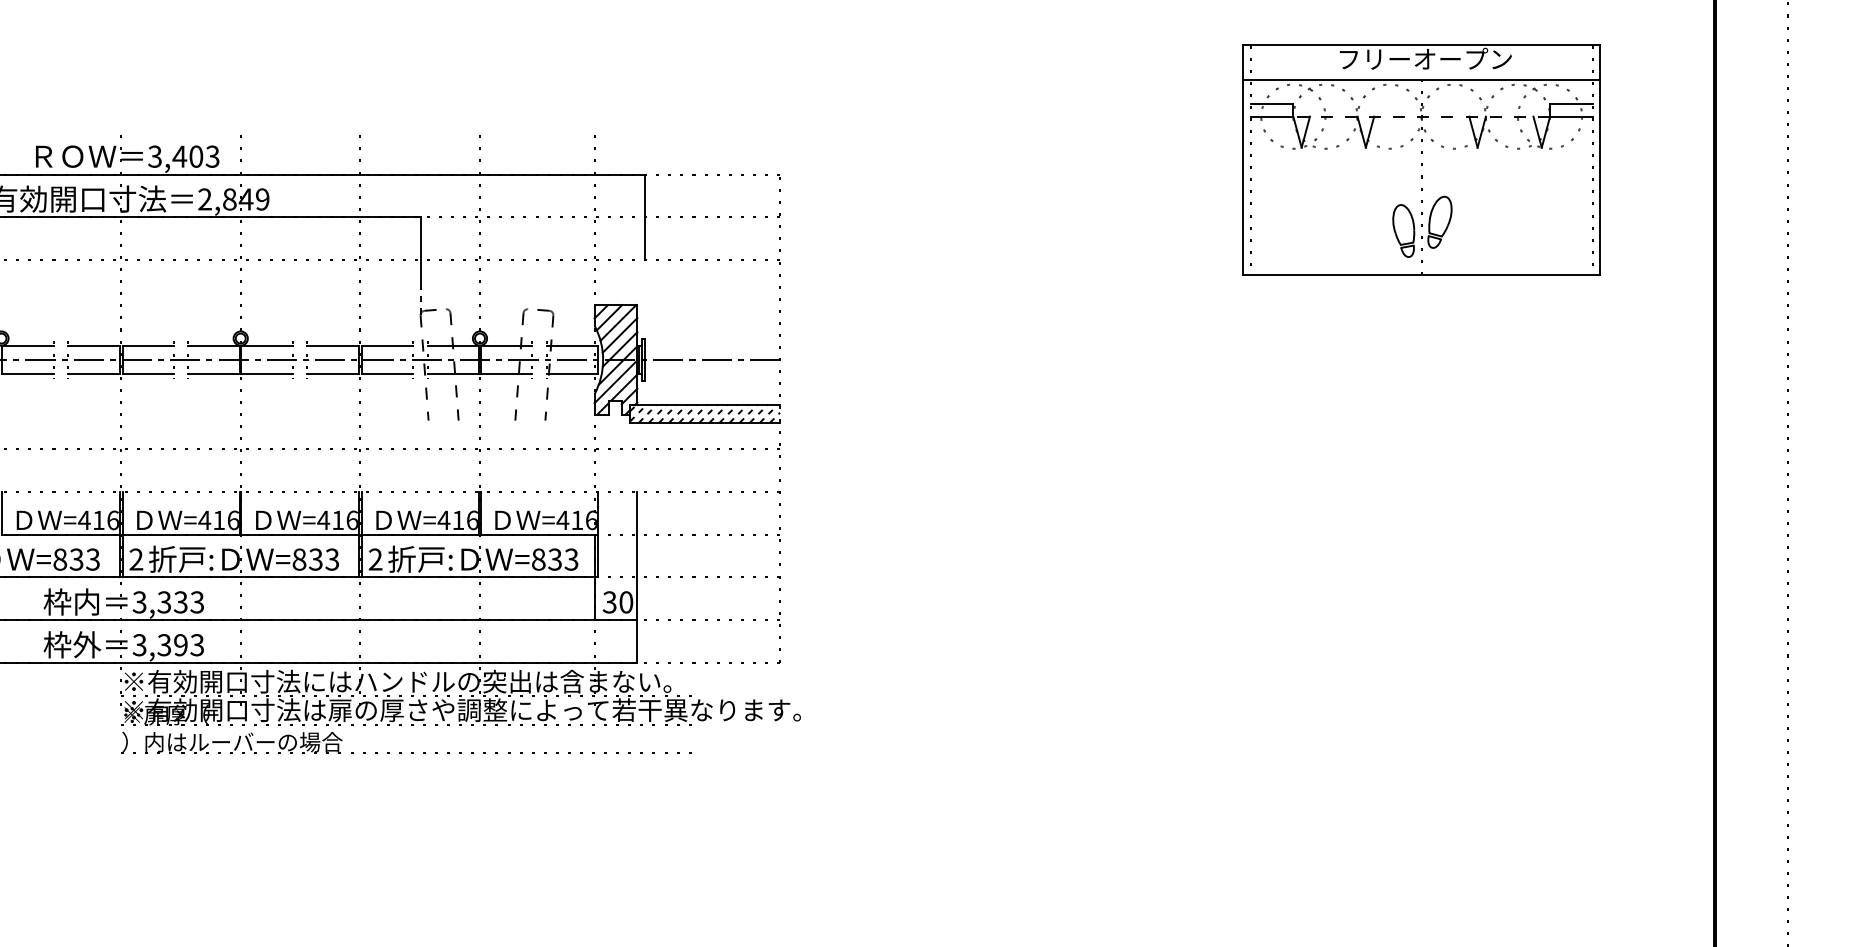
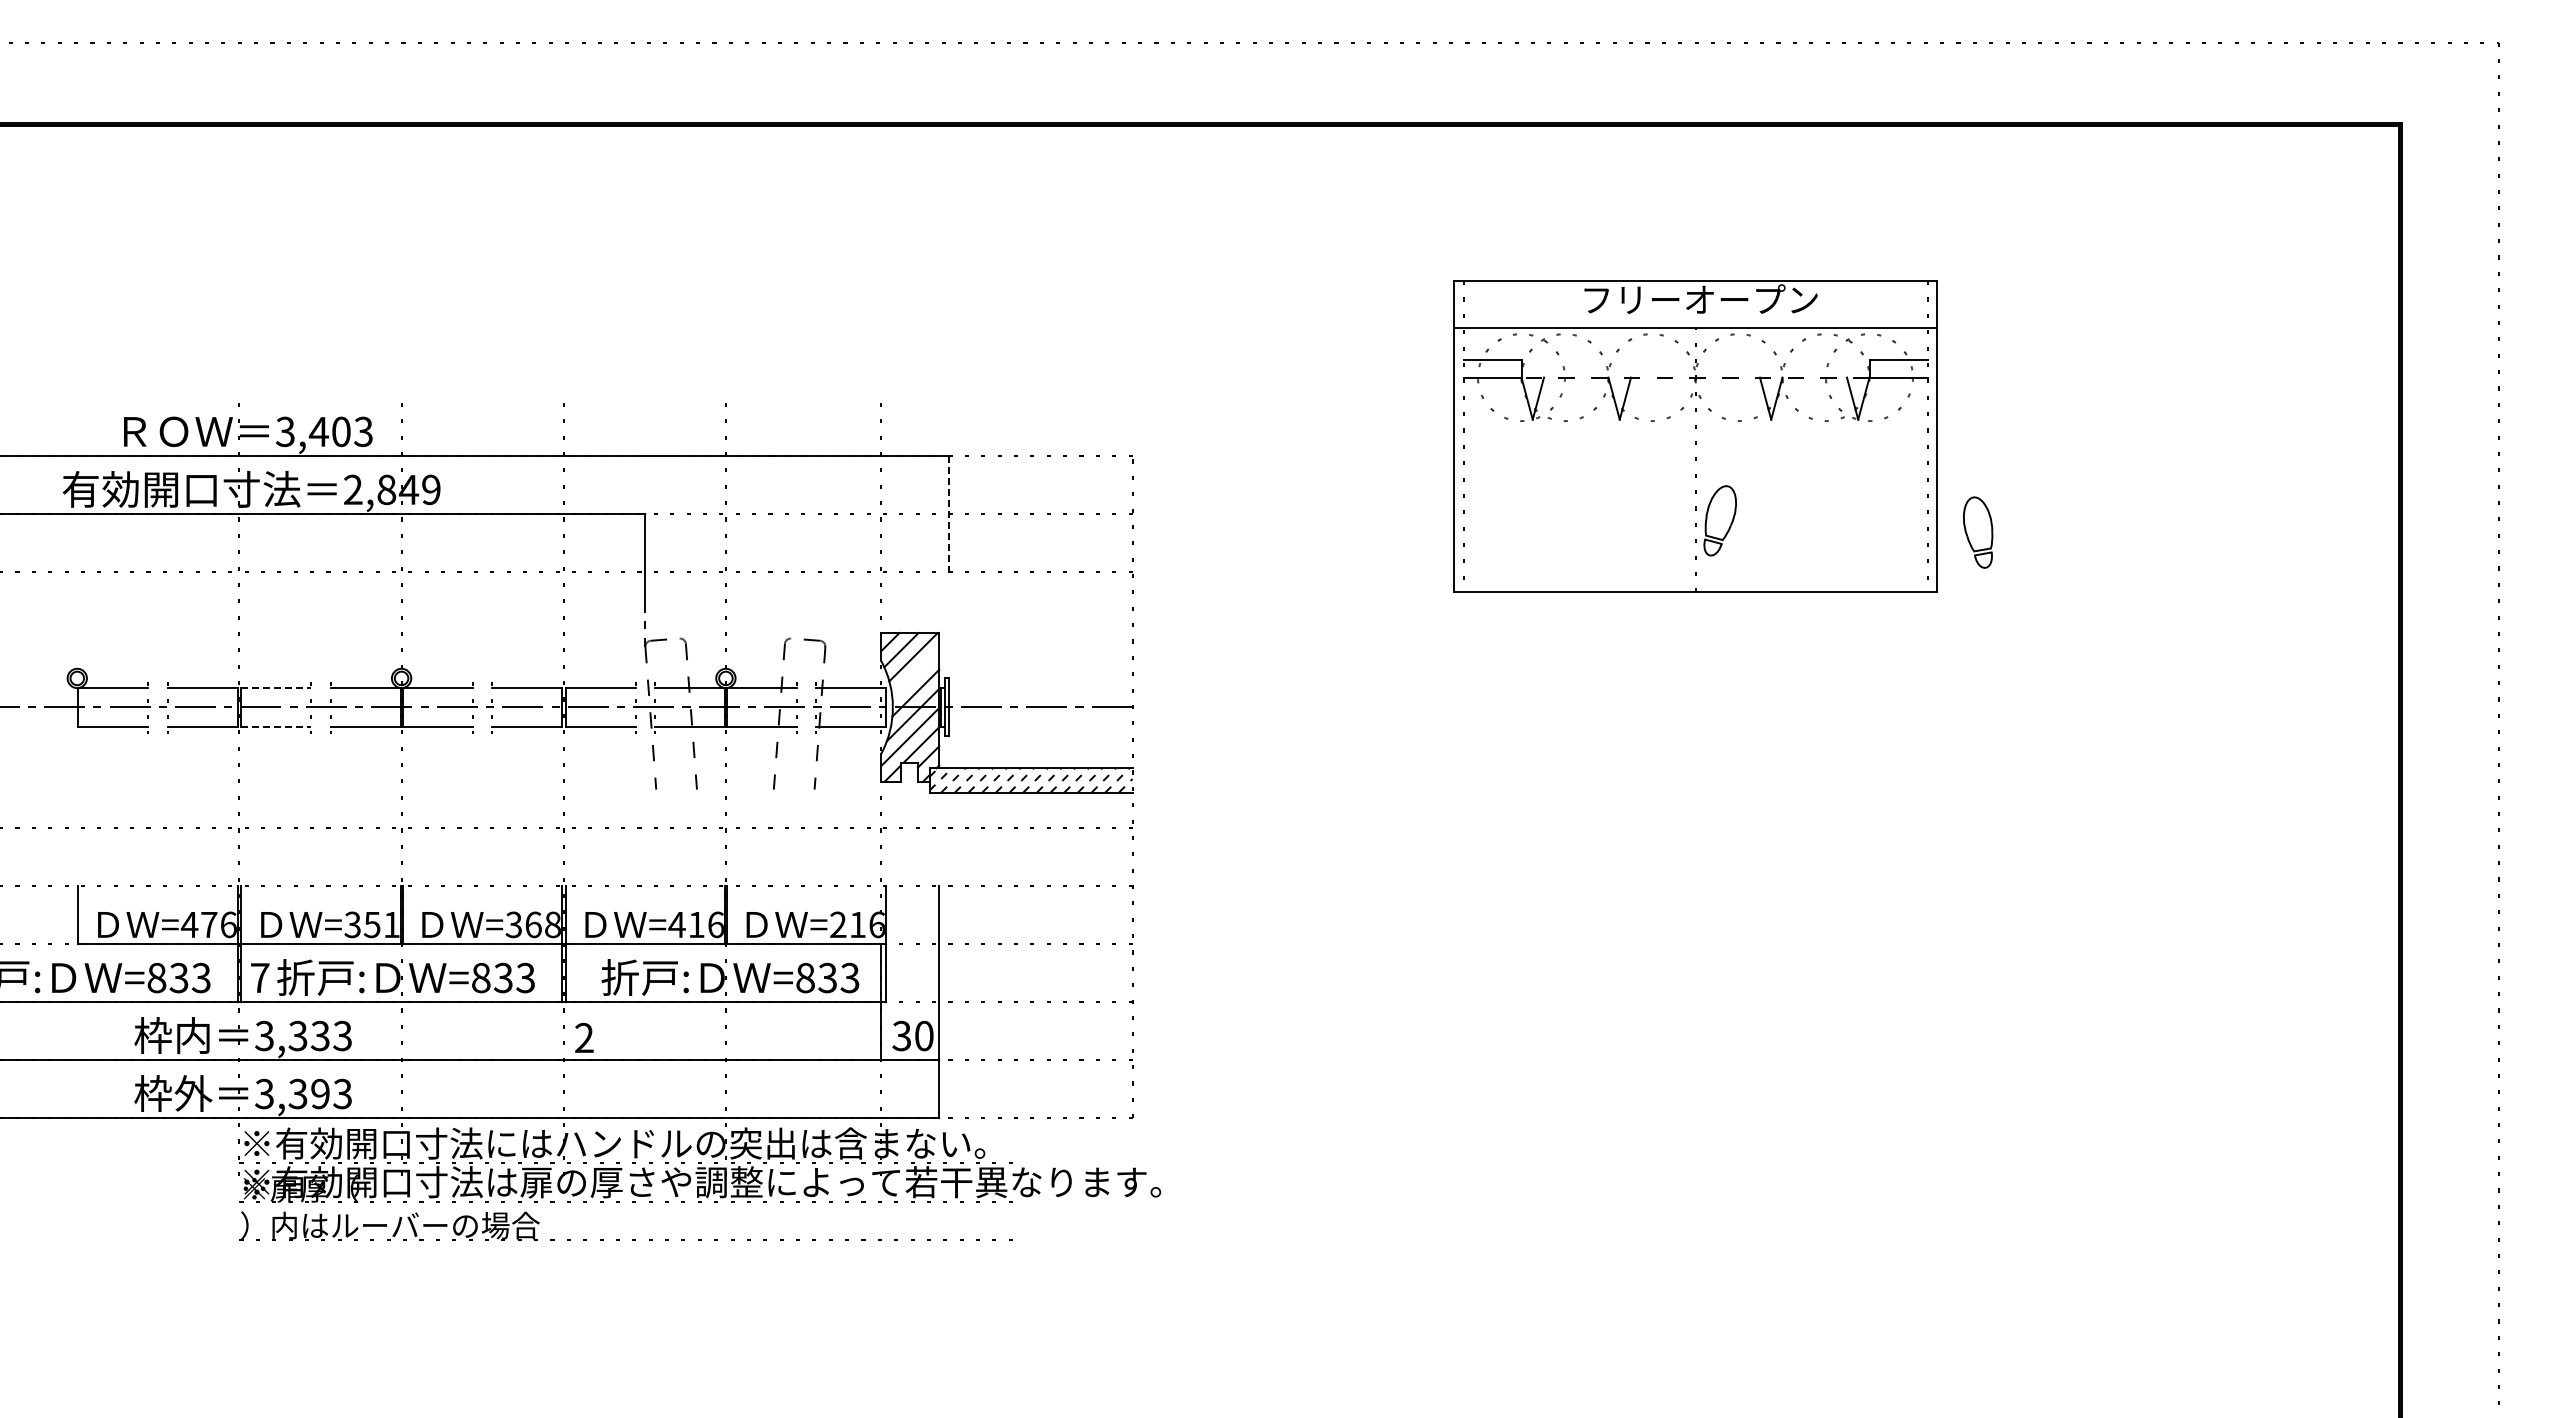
part: (1421, 160) -> (1695, 436), moved
line: (644, 217) -> (948, 514), solid -> dashed
line: (619, 334) -> (915, 673), removed
line: (148, 346) -> (276, 688), solid -> dashed
line: (148, 374) -> (276, 726), solid -> dashed
text: (99, 520) -> (209, 924), =416 -> =476
text: (218, 520) -> (371, 924), =416 -> =351
text: (337, 520) -> (532, 924), =416 -> =368
text: (563, 520) -> (838, 924), =416 -> =216
text: (135, 559) -> (259, 977), 2 -> 7
text: (375, 559) -> (584, 1037), moved

